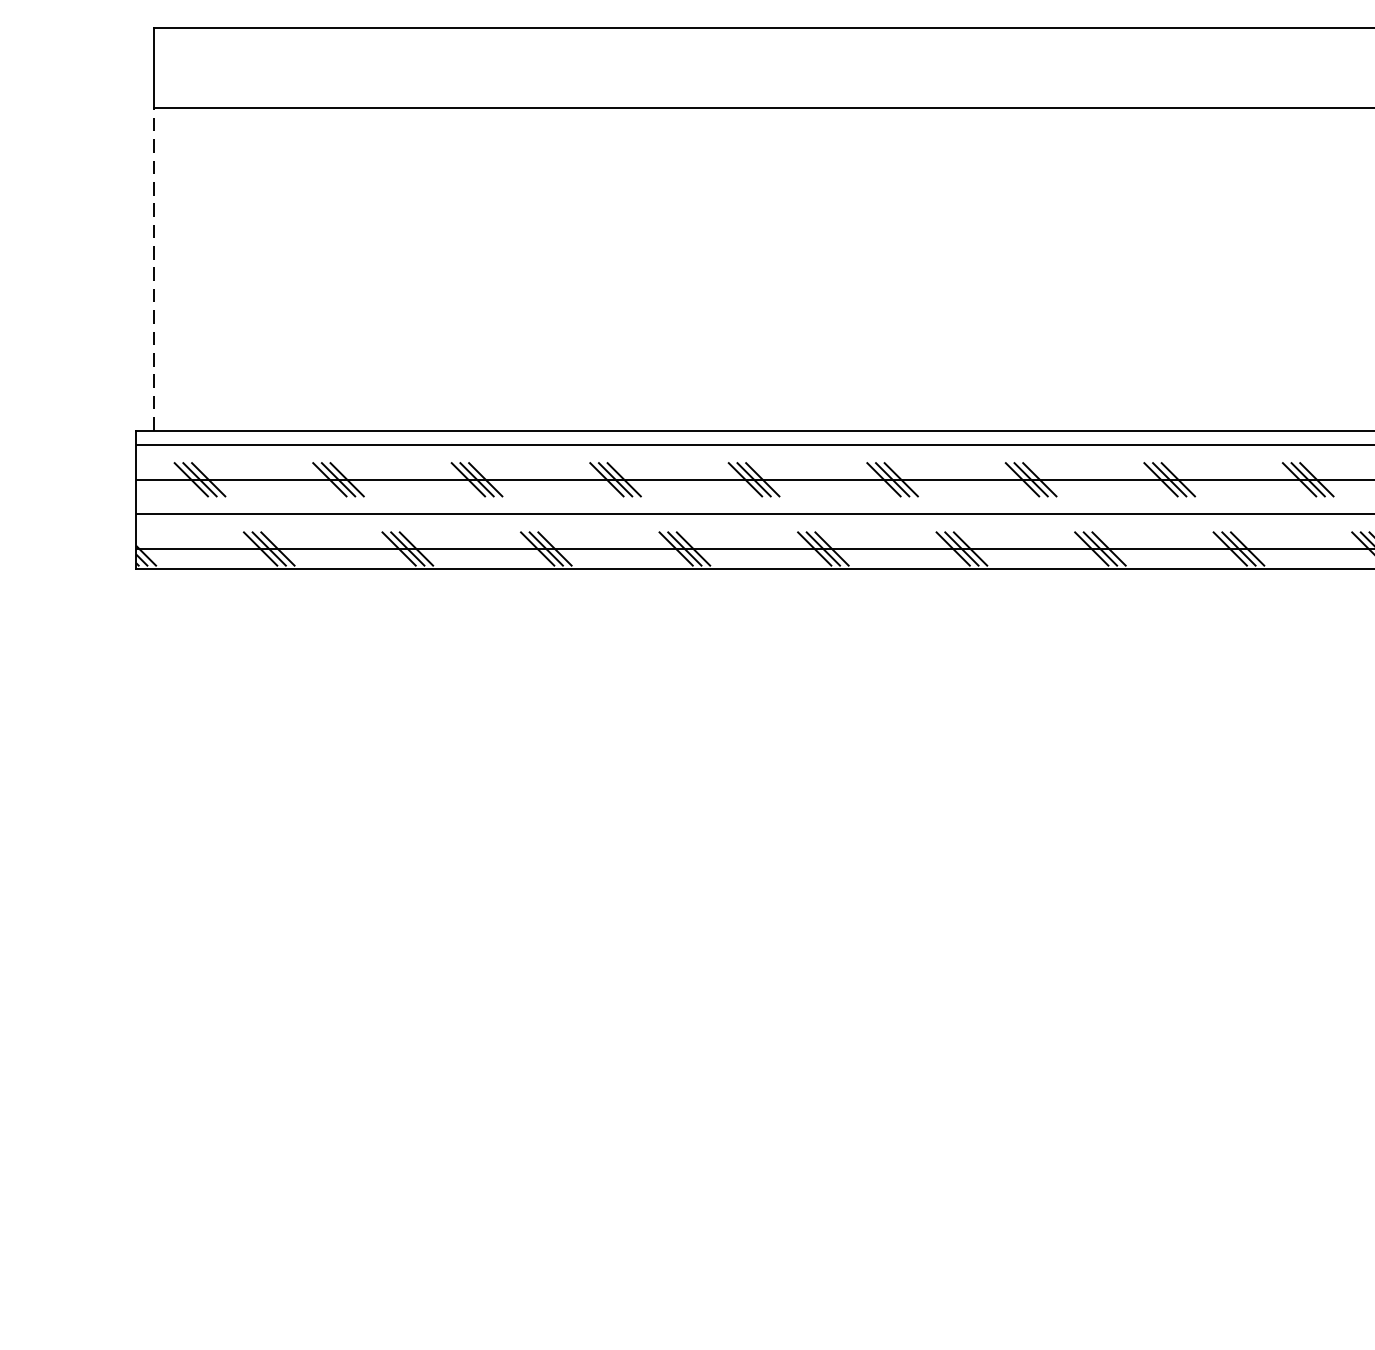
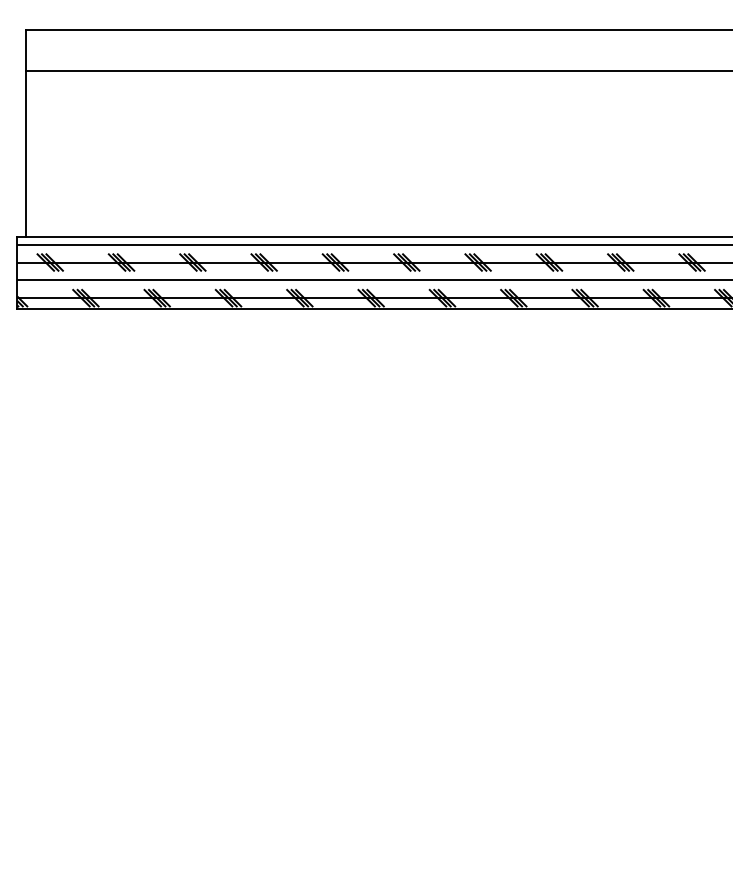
line: (153, 267) -> (26, 153), dashed -> solid

